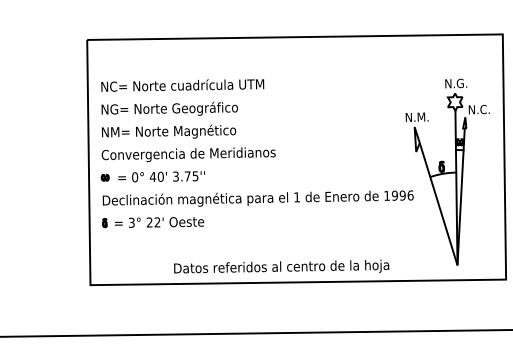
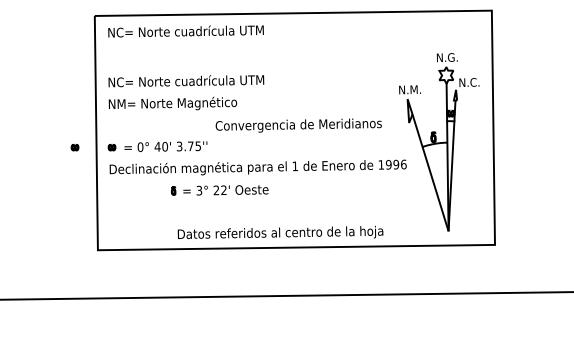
text: (182, 85) -> (185, 31), moved
text: (189, 108) -> (192, 81), NG= Norte Geográfico -> NC= Norte cuadrícula UTM
text: (188, 154) -> (298, 125), moved
part: (65, 177) -> (74, 147), added
part: (152, 222) -> (219, 190), moved

